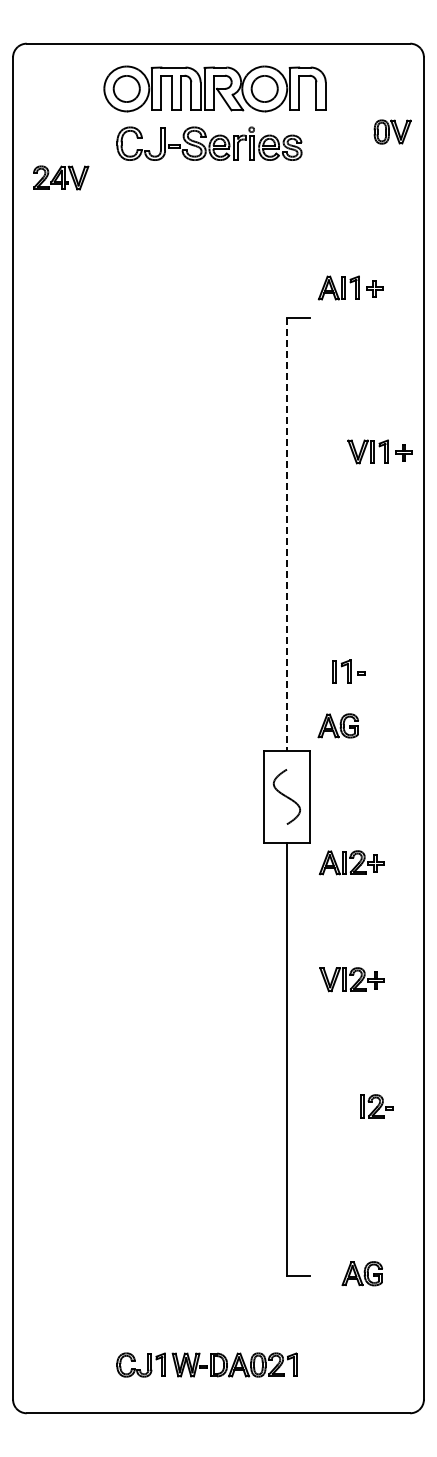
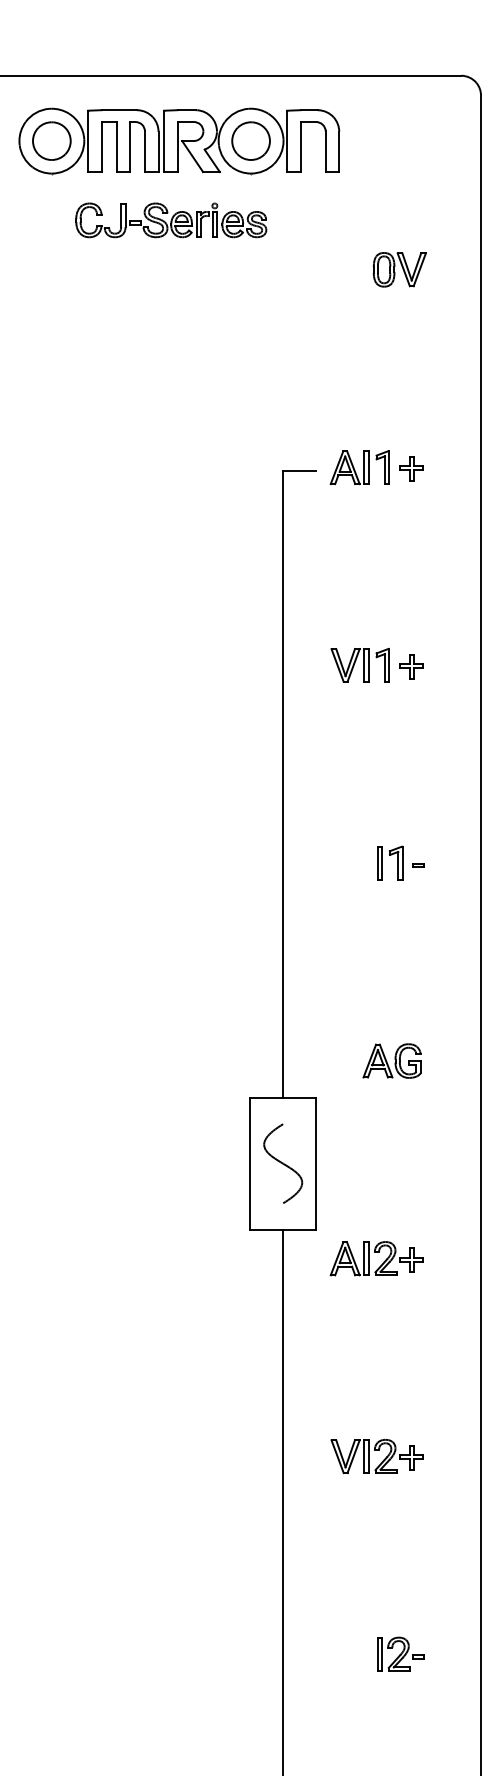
part: (392, 131) -> (399, 269), moved
part: (209, 143) -> (171, 219), size x0.71
part: (350, 287) -> (376, 466), moved
part: (379, 451) -> (376, 664), moved
line: (286, 534) -> (282, 784), dashed -> solid
part: (348, 671) -> (399, 862), moved
part: (337, 725) -> (390, 1060), moved
part: (351, 979) -> (376, 1456), moved
part: (376, 1106) -> (399, 1654), moved

